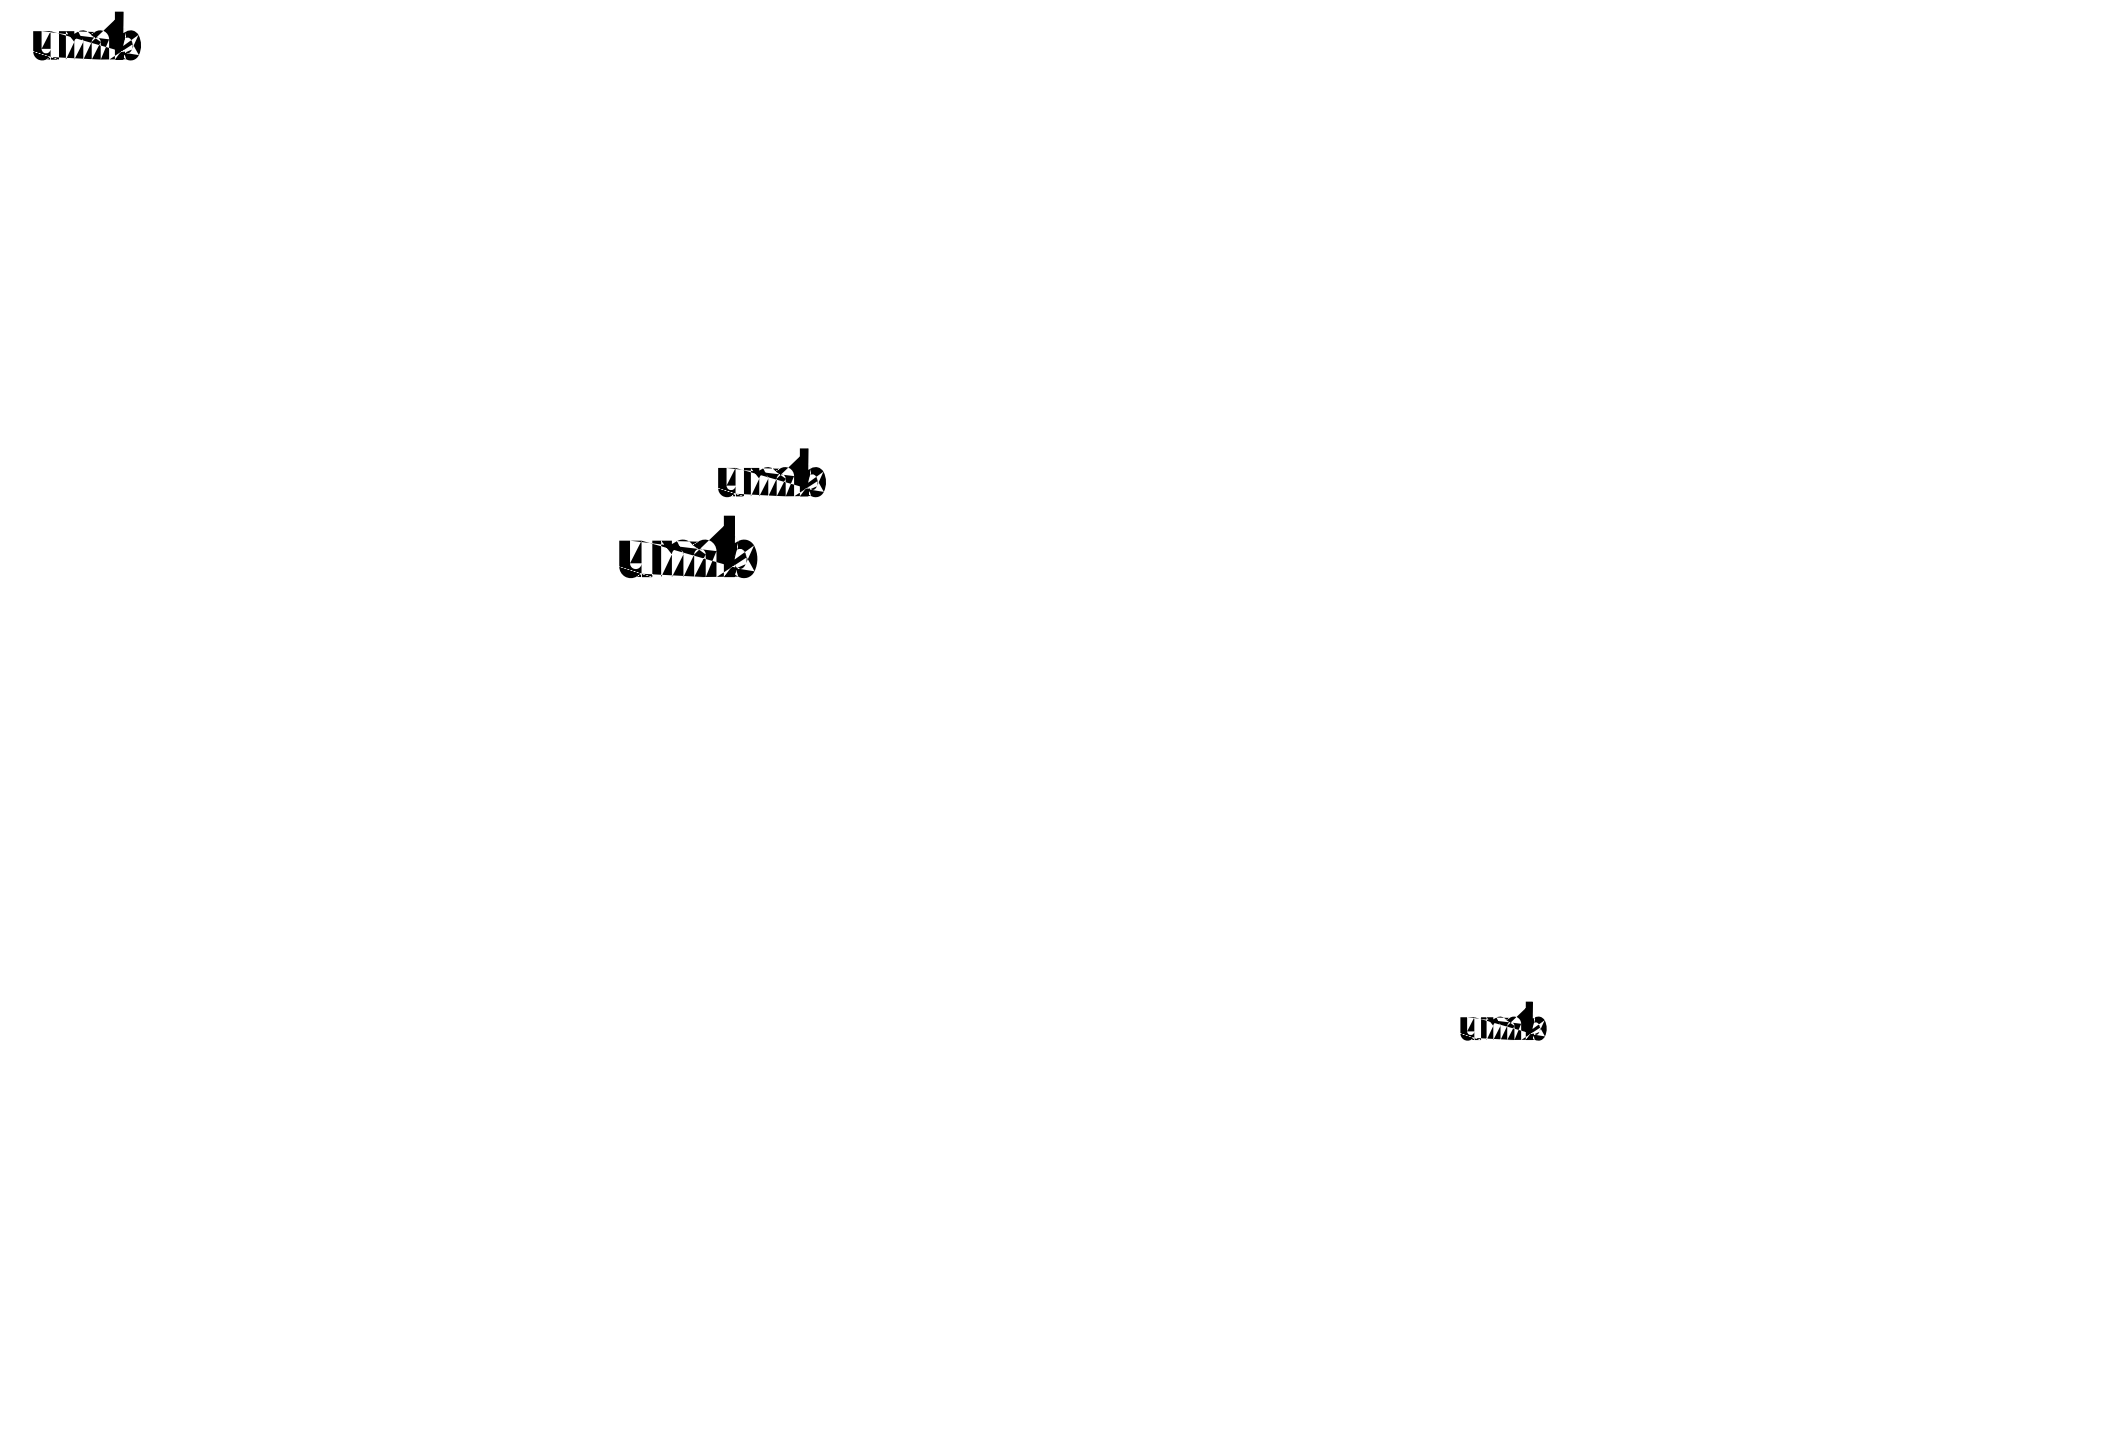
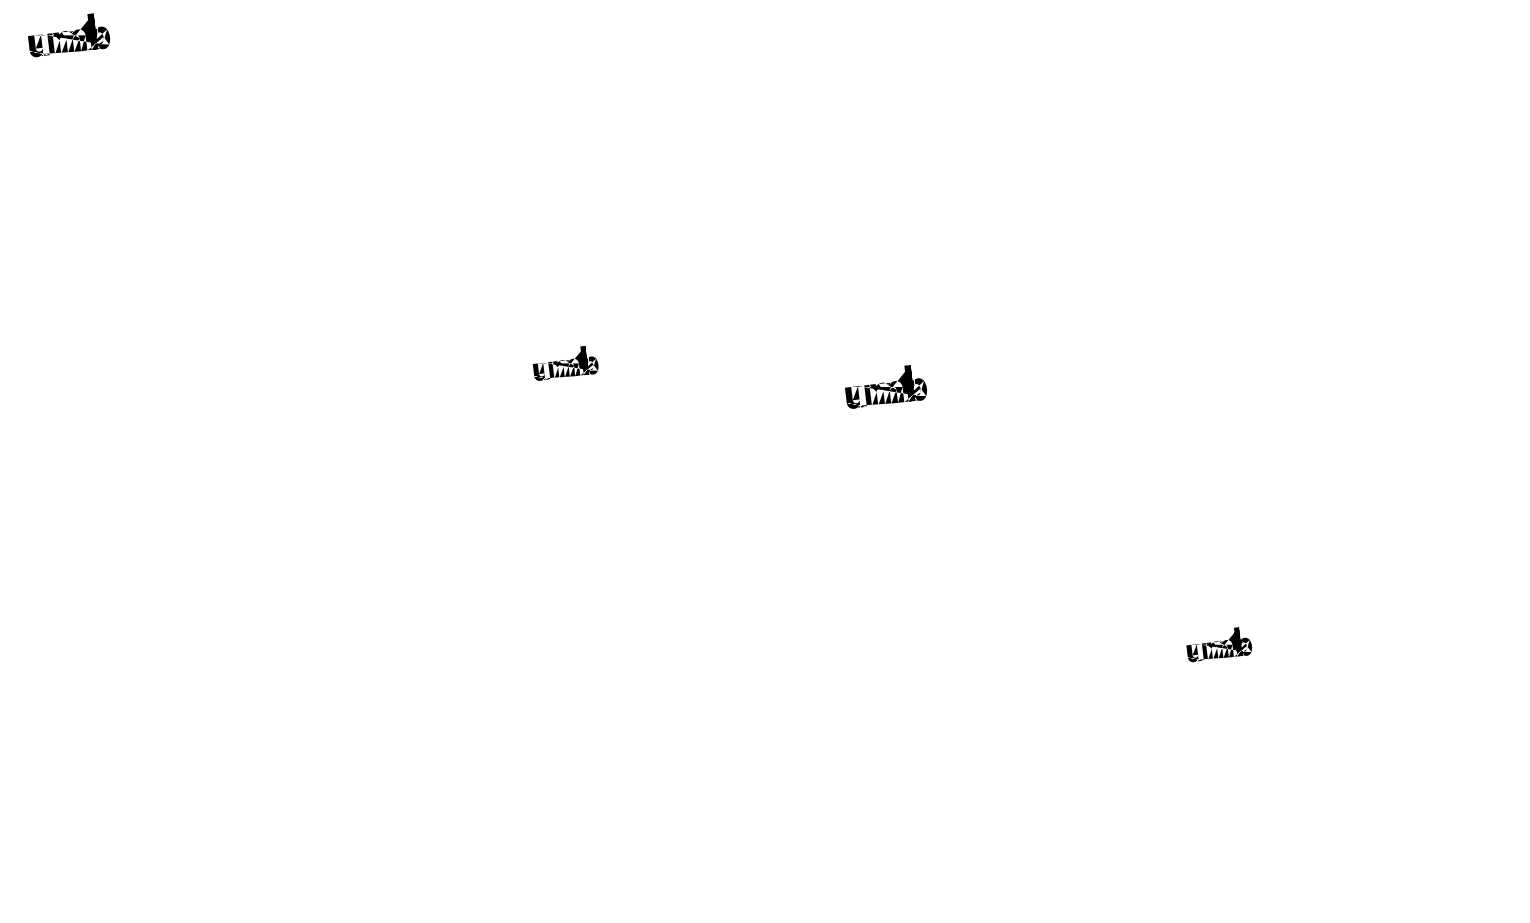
part: (771, 472) -> (885, 386), moved
part: (688, 546) -> (565, 362), size x0.62

